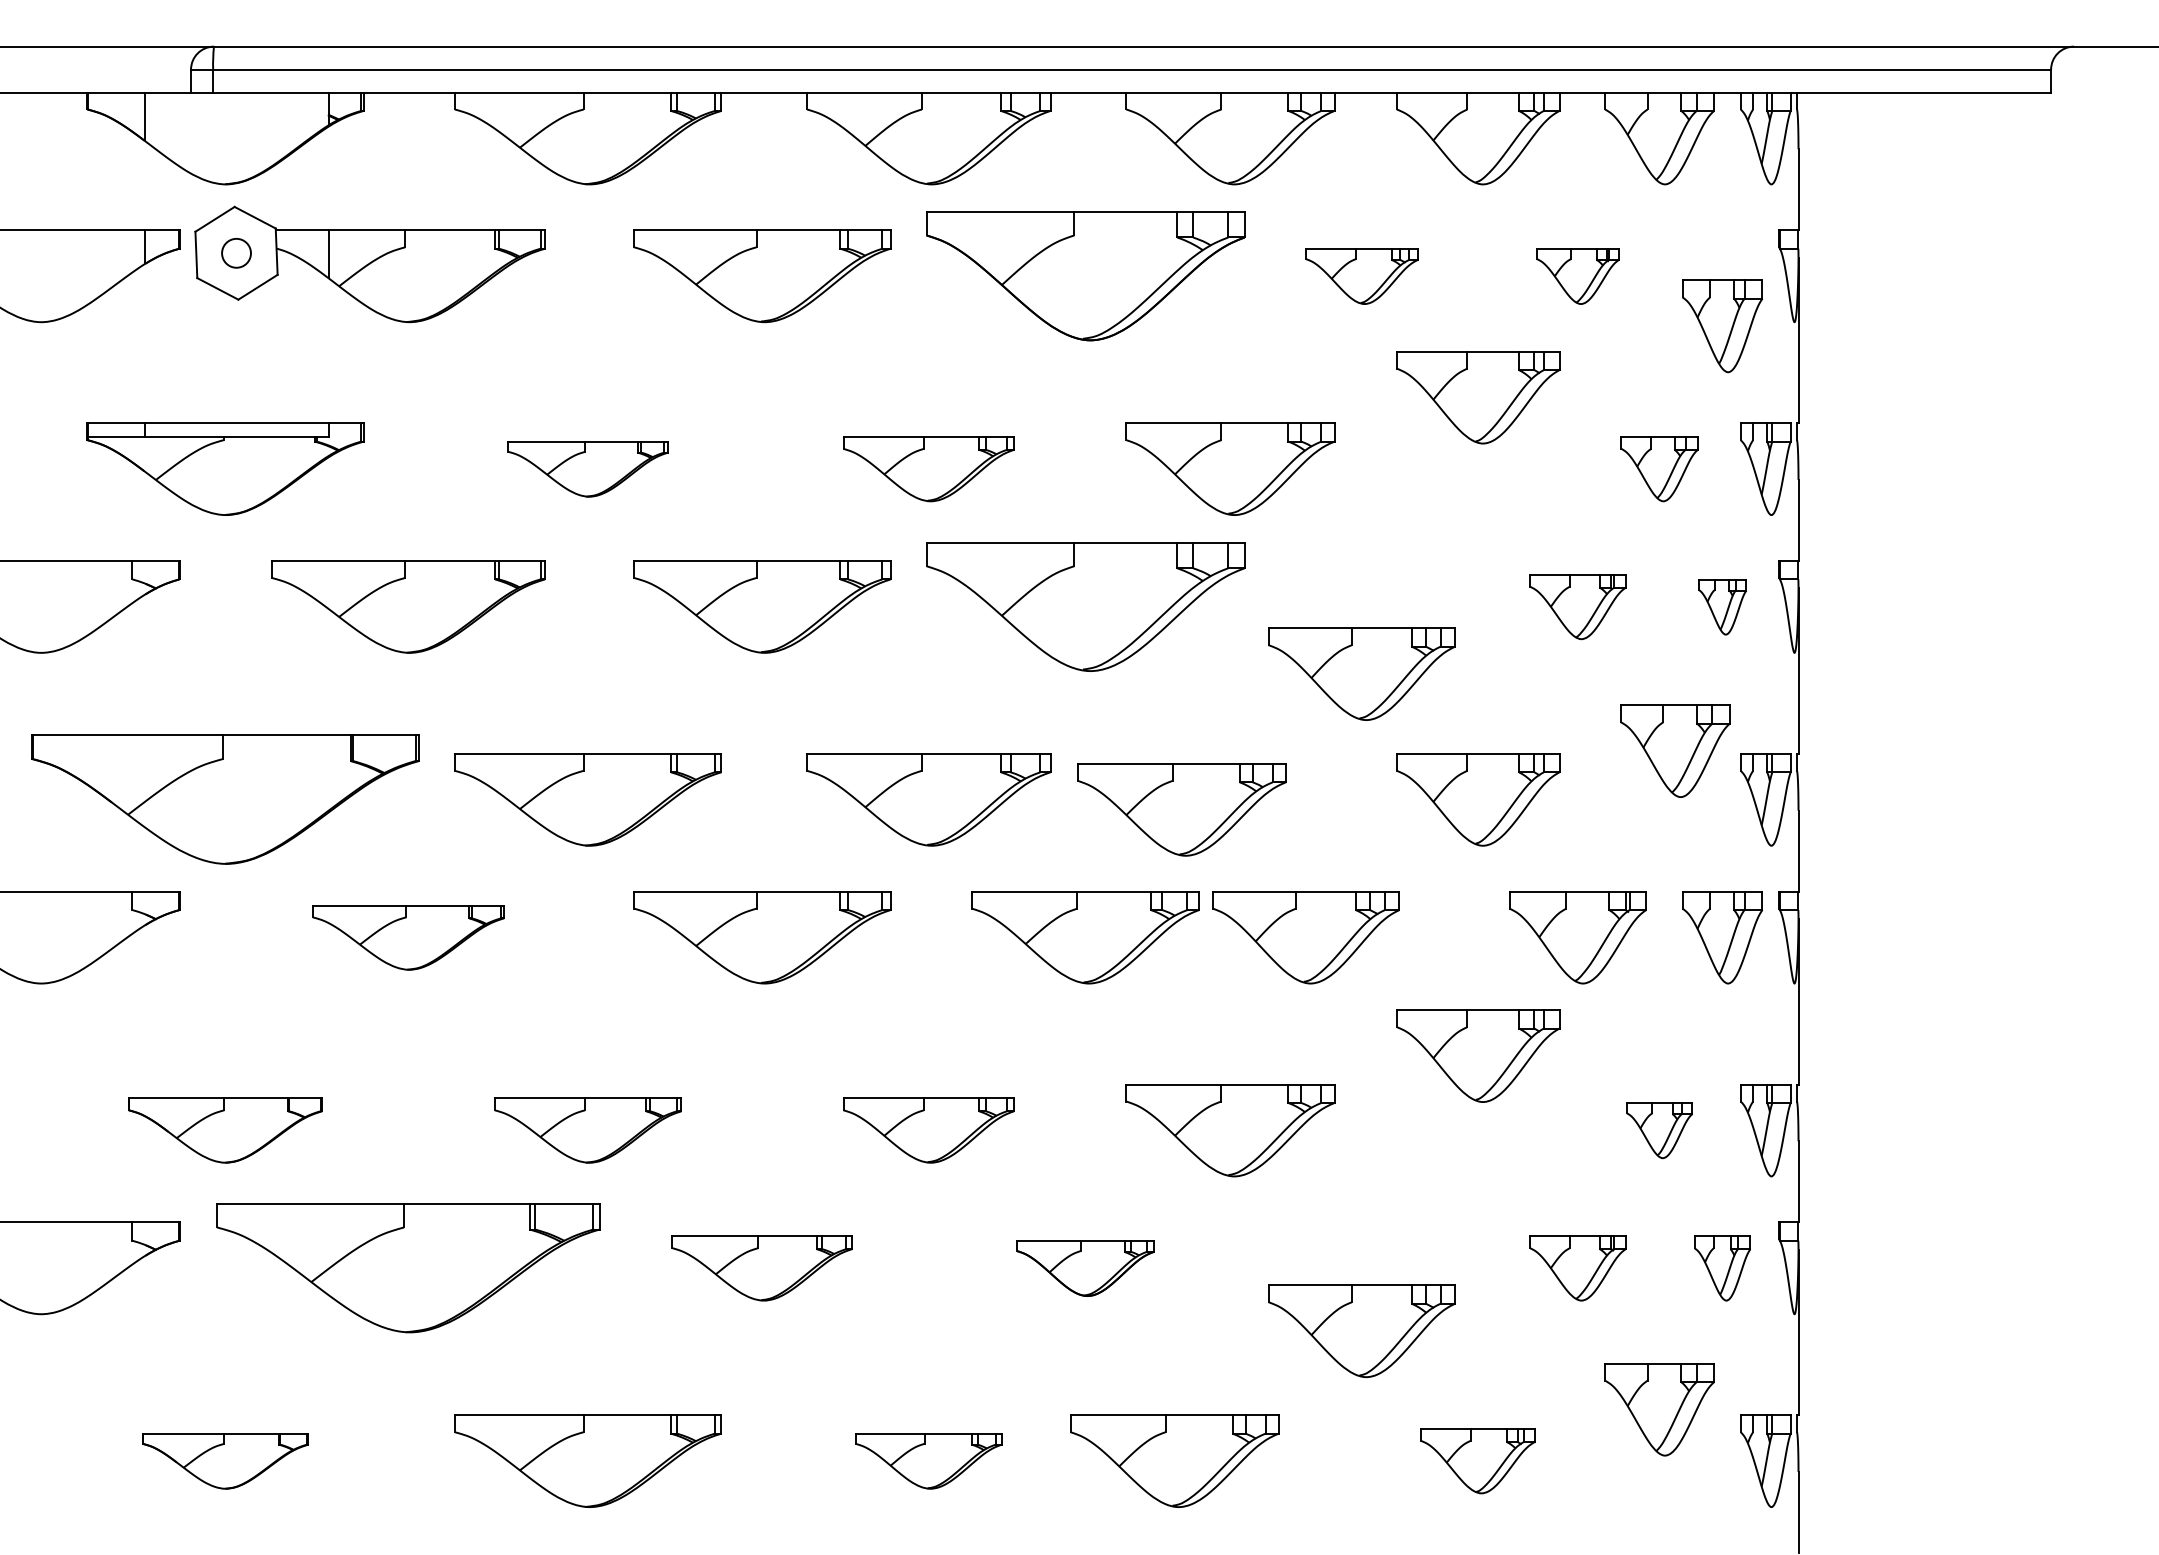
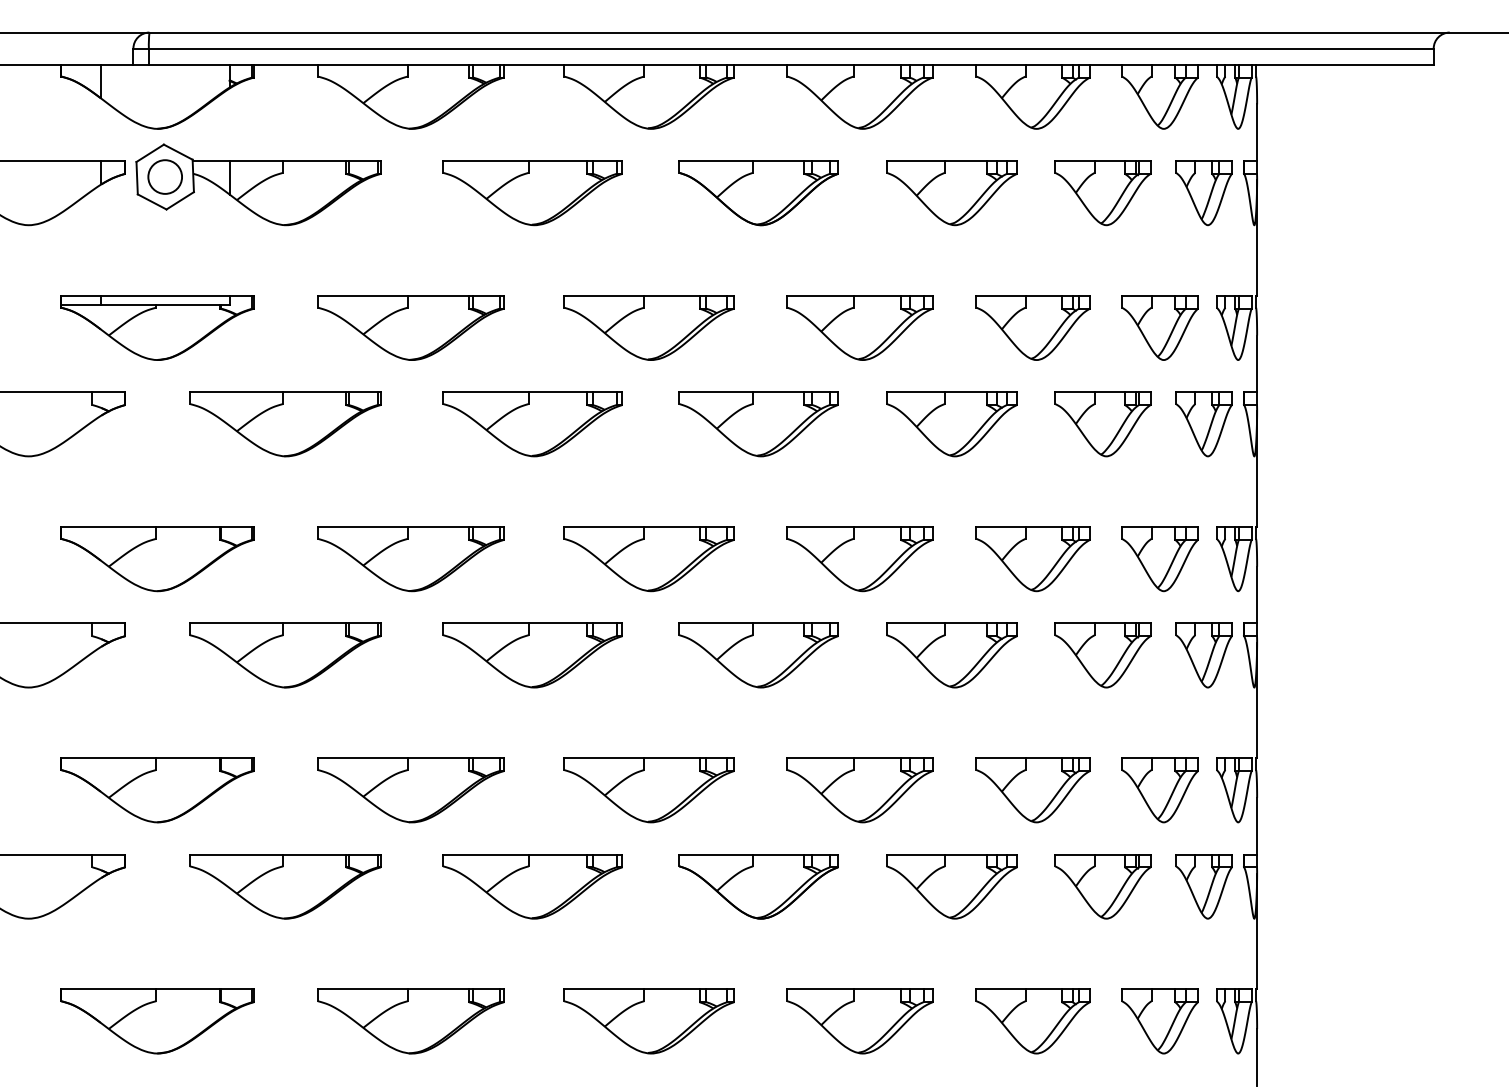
circle: (236, 252) -> (165, 176), size x1.67
part: (1085, 276) -> (758, 193), size x0.71
part: (1361, 276) -> (951, 193), size x1.67
part: (1577, 276) -> (1102, 193), size x1.67
part: (1721, 326) -> (1203, 193), moved
part: (1477, 396) -> (1032, 327), moved
part: (587, 468) -> (410, 327), size x1.67
part: (927, 468) -> (648, 327), size x1.43
part: (1658, 468) -> (1159, 327), size x1.43
part: (1085, 607) -> (758, 424), size x0.71
part: (1577, 607) -> (1102, 424), size x1.43
part: (1721, 607) -> (1203, 424), size x1.67
part: (1361, 674) -> (951, 424), moved
part: (1674, 751) -> (1159, 559), moved
part: (225, 800) -> (157, 559), size x0.71
part: (1181, 810) -> (859, 559), moved
part: (408, 937) -> (285, 655), size x1.43
part: (1305, 937) -> (951, 655), moved
part: (1477, 1056) -> (1032, 790), moved
part: (225, 1130) -> (157, 790), size x1.43
part: (587, 1130) -> (410, 790), size x1.43
part: (927, 1130) -> (648, 790), size x1.43
part: (1658, 1130) -> (1159, 790), size x1.67
part: (408, 1268) -> (285, 886), size x0.71
part: (761, 1268) -> (532, 886), size x1.43
part: (1085, 1268) -> (758, 886), size x1.67
part: (1577, 1268) -> (1102, 886), size x1.43
part: (1721, 1268) -> (1203, 886), size x1.43
part: (1361, 1331) -> (951, 886), moved
part: (1658, 1409) -> (1159, 1021), moved
part: (225, 1461) -> (157, 1021), size x1.67
part: (927, 1461) -> (648, 1021), size x1.67
part: (1173, 1461) -> (859, 1021), moved
part: (1477, 1461) -> (1032, 1021), size x1.43

